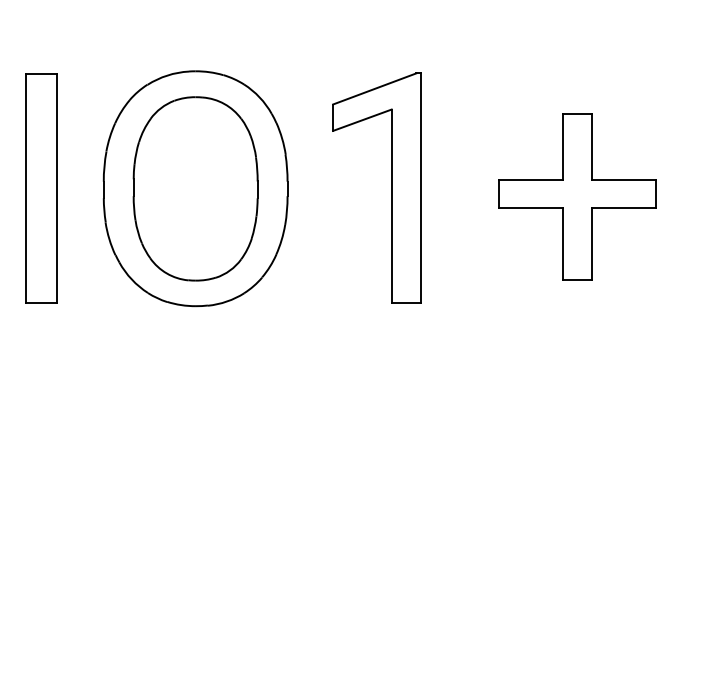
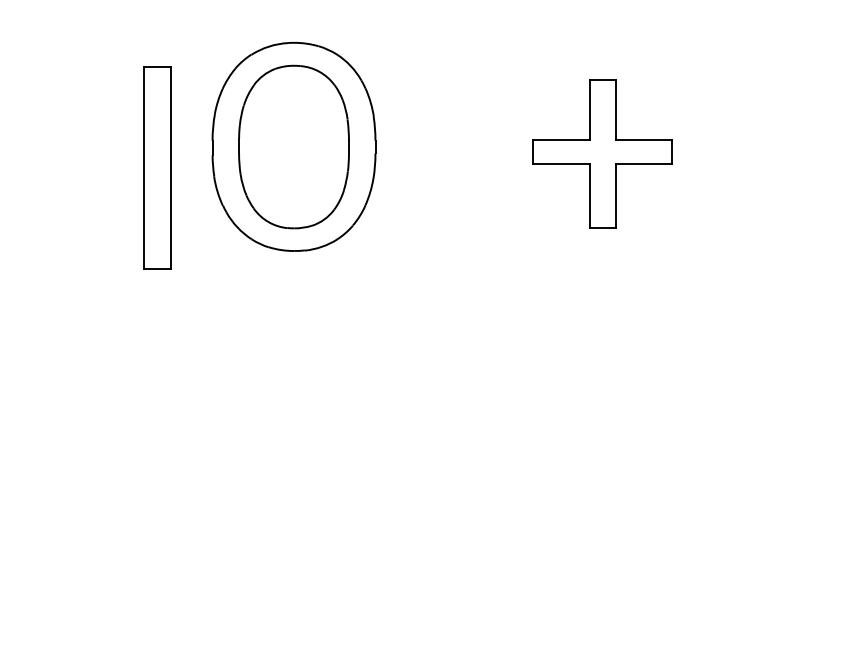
part: (391, 187) -> (467, 145), removed
part: (41, 188) -> (157, 167), moved
part: (577, 196) -> (602, 153), moved

